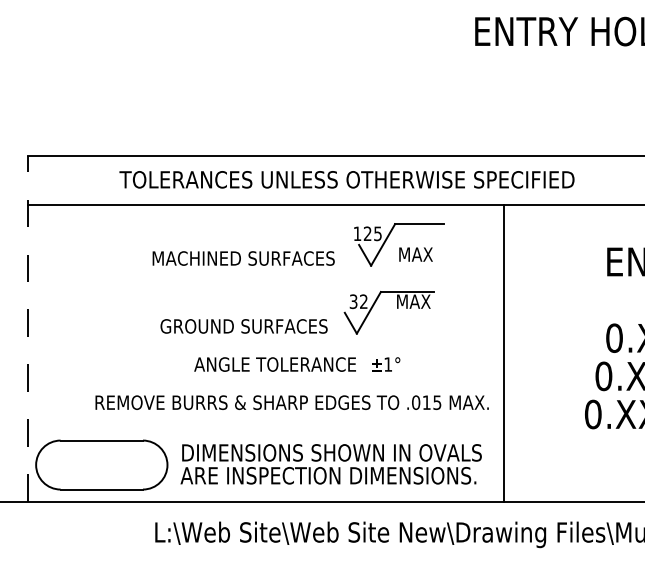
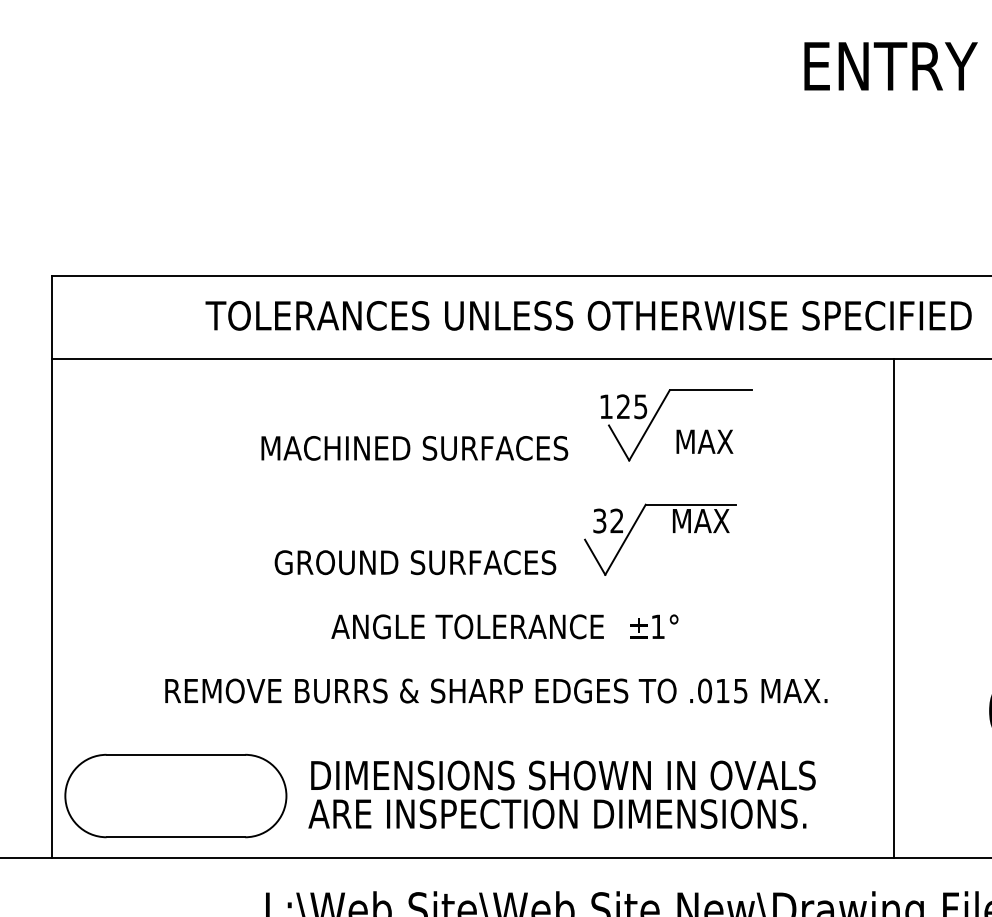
line: (28, 328) -> (52, 566), dashed -> solid
line: (504, 353) -> (894, 608), moved

